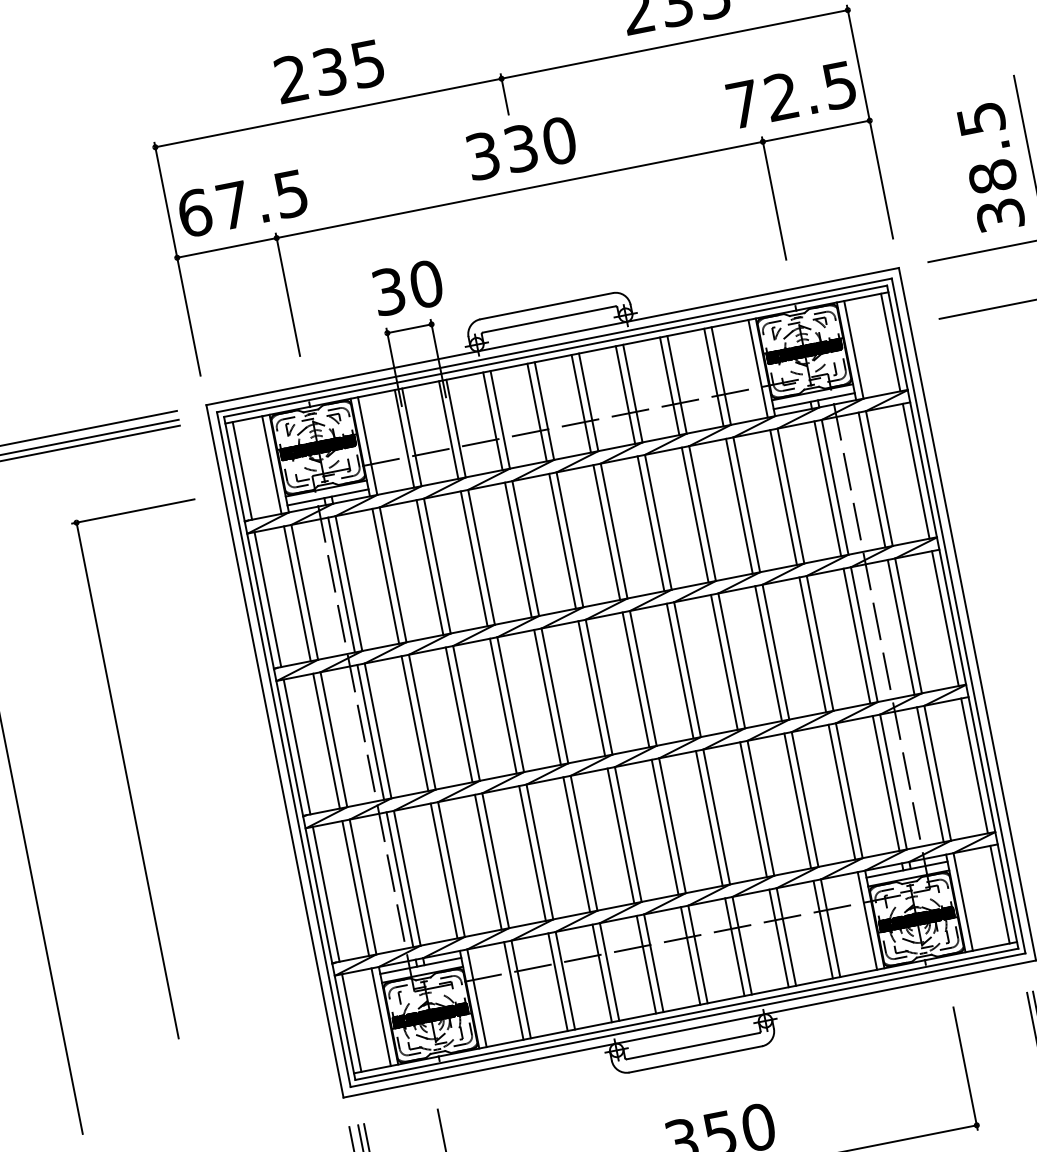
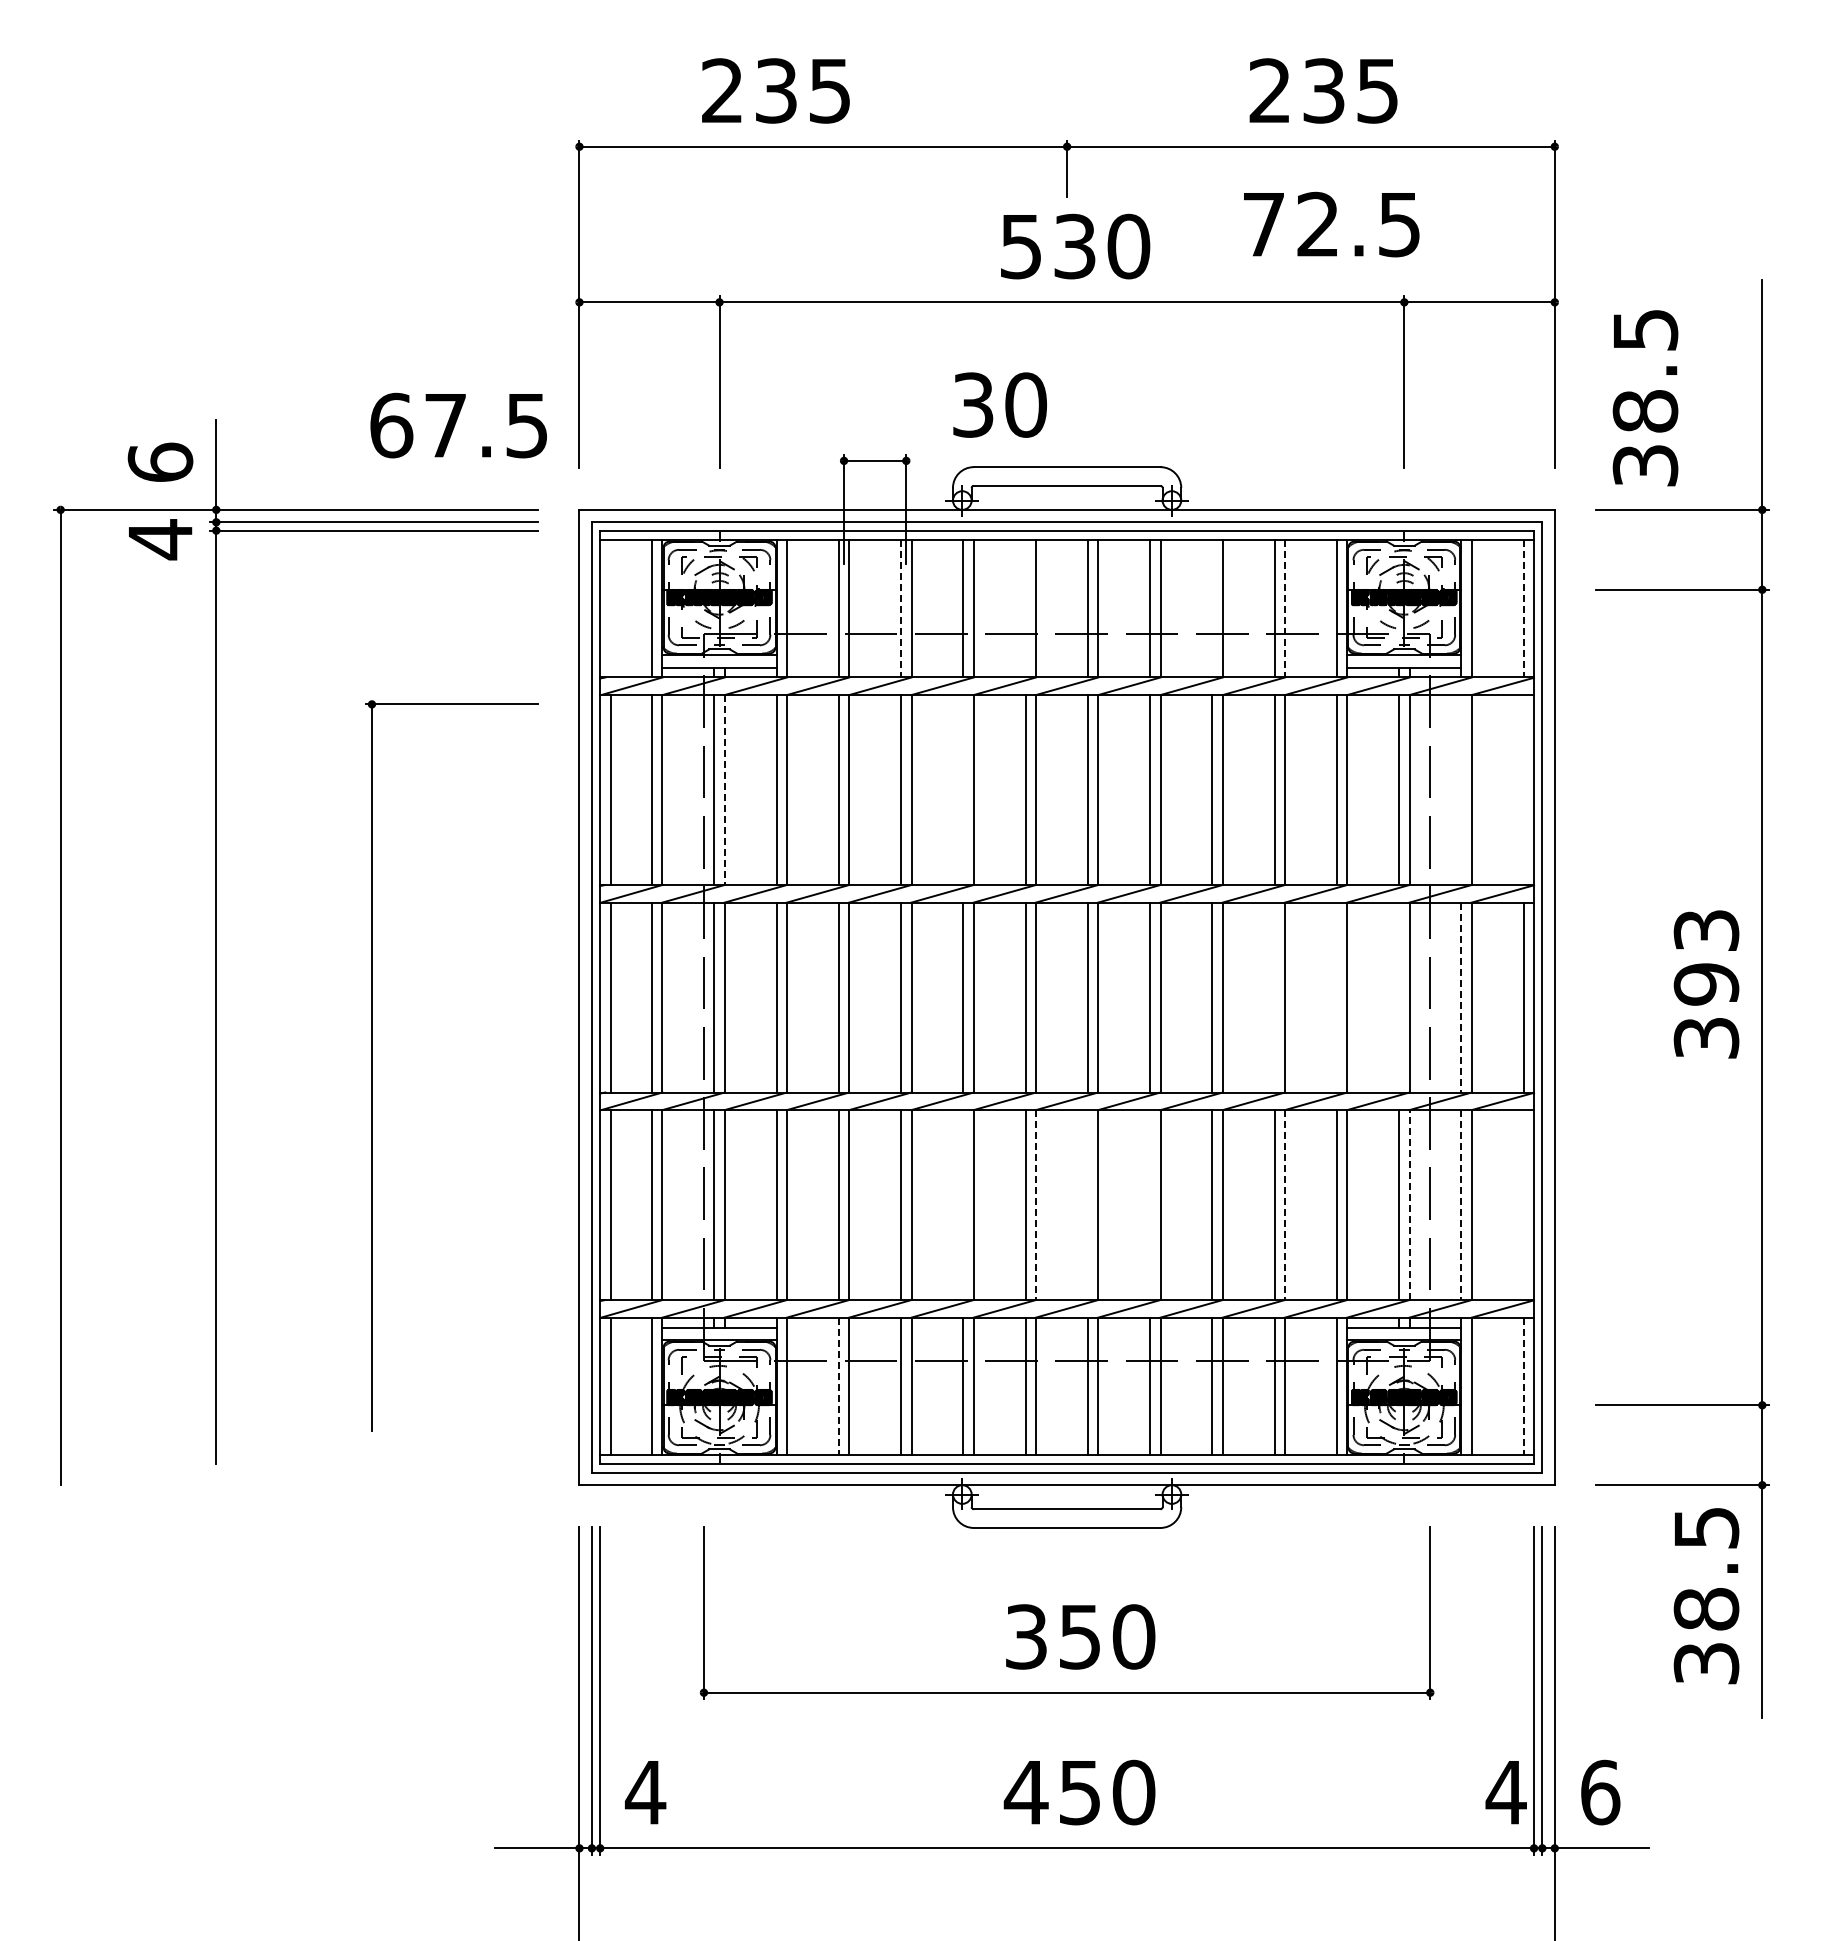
text: (329, 71) -> (775, 90), moved
text: (791, 94) -> (1331, 224), moved
text: (483, 155) -> (1021, 245), 330 -> 530
text: (990, 167) -> (1645, 398), moved
text: (242, 203) -> (458, 425), moved
text: (407, 287) -> (999, 404), moved
line: (890, 342) -> (1523, 608), solid -> dashed
line: (721, 375) -> (1285, 608), solid -> dashed
line: (669, 386) -> (1212, 608), removed
line: (536, 412) -> (1025, 608), removed
line: (448, 429) -> (901, 608), solid -> dashed
line: (242, 470) -> (610, 608), removed
line: (916, 471) -> (1523, 790), removed
line: (872, 480) -> (1461, 790), removed
line: (518, 550) -> (963, 790), removed
line: (348, 583) -> (724, 790), solid -> dashed
line: (901, 627) -> (1461, 997), solid -> dashed
line: (857, 636) -> (1399, 997), removed
line: (812, 644) -> (1336, 997), removed
line: (768, 653) -> (1274, 997), removed
line: (974, 766) -> (1523, 1205), removed
line: (930, 775) -> (1461, 1205), solid -> dashed
part: (127, 779) -> (372, 1065), moved
line: (893, 782) -> (1409, 1205), solid -> dashed
line: (805, 799) -> (1285, 1205), solid -> dashed
line: (709, 818) -> (1150, 1205), removed
line: (664, 827) -> (1087, 1205), removed
line: (628, 834) -> (1036, 1205), solid -> dashed
line: (576, 845) -> (963, 1205), removed
line: (999, 894) -> (1523, 1386), solid -> dashed
line: (513, 991) -> (838, 1386), solid -> dashed

